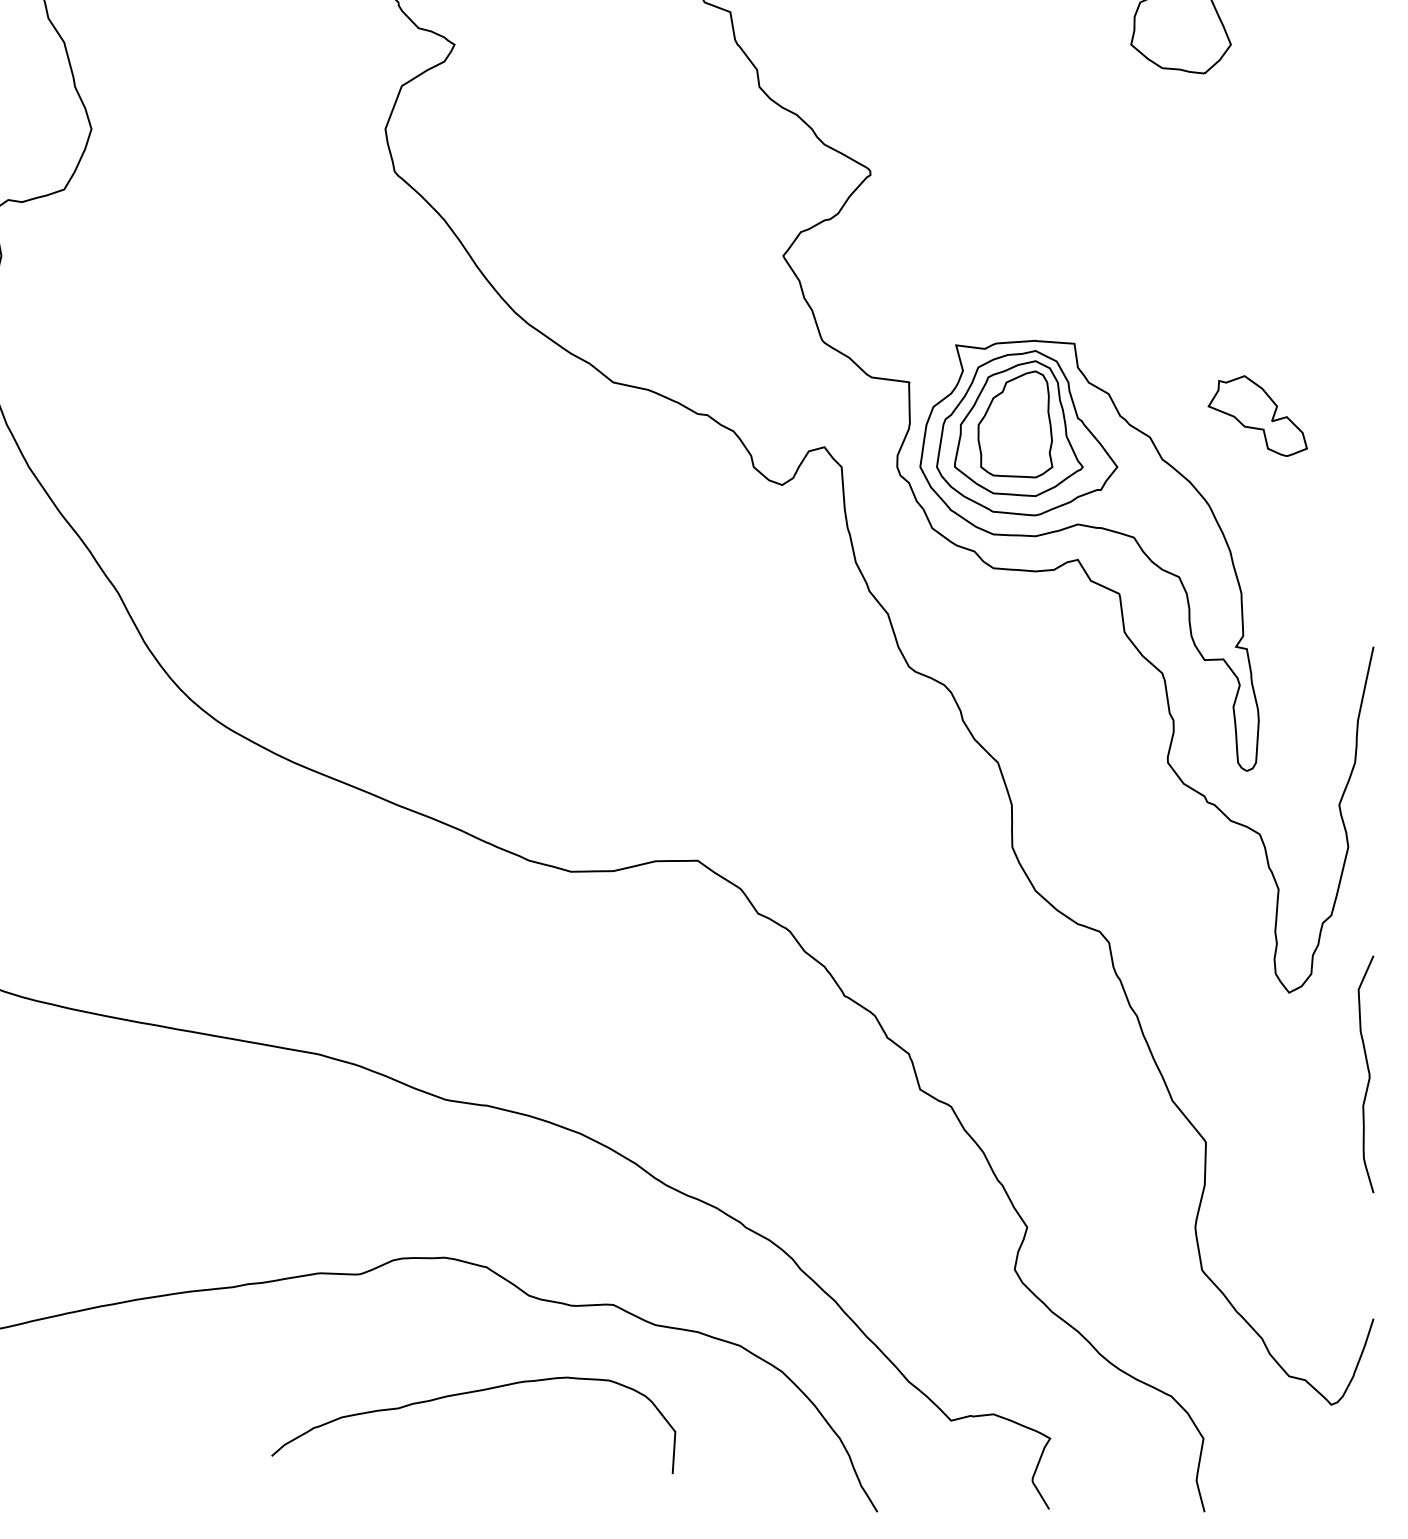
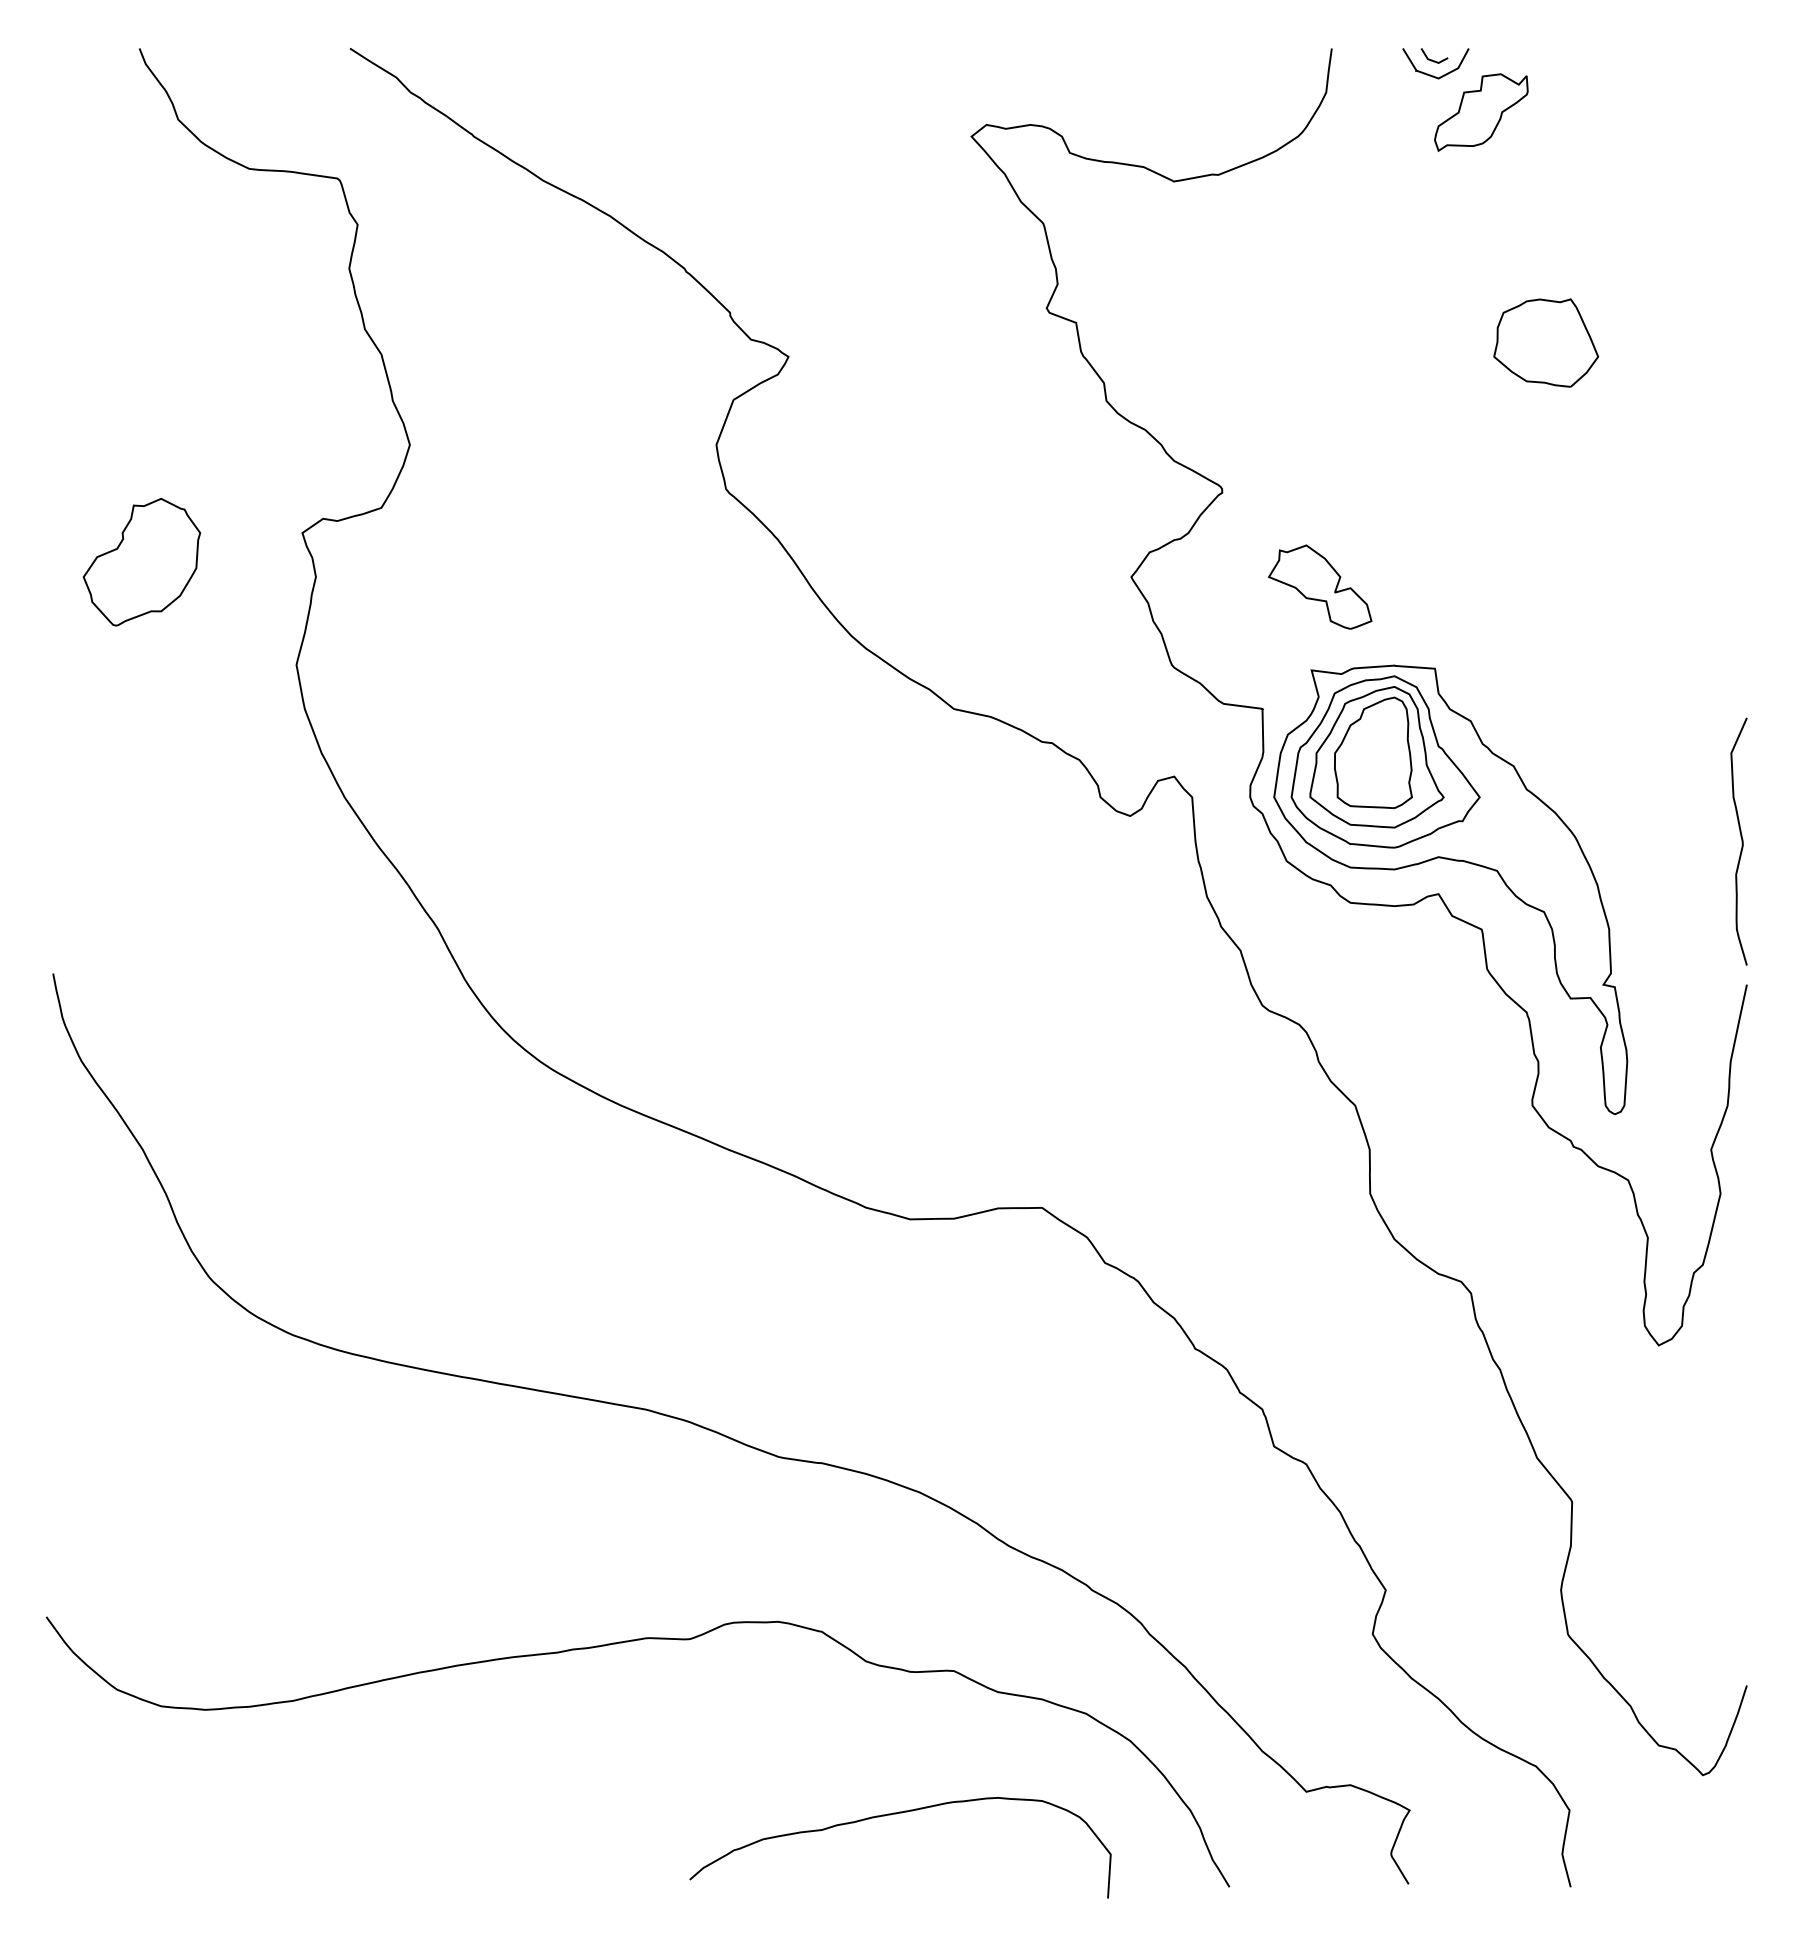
part: (1257, 415) -> (1319, 586), moved
curve: (1368, 1074) -> (1741, 841), moved
curve: (469, 1393) -> (896, 1814), moved

